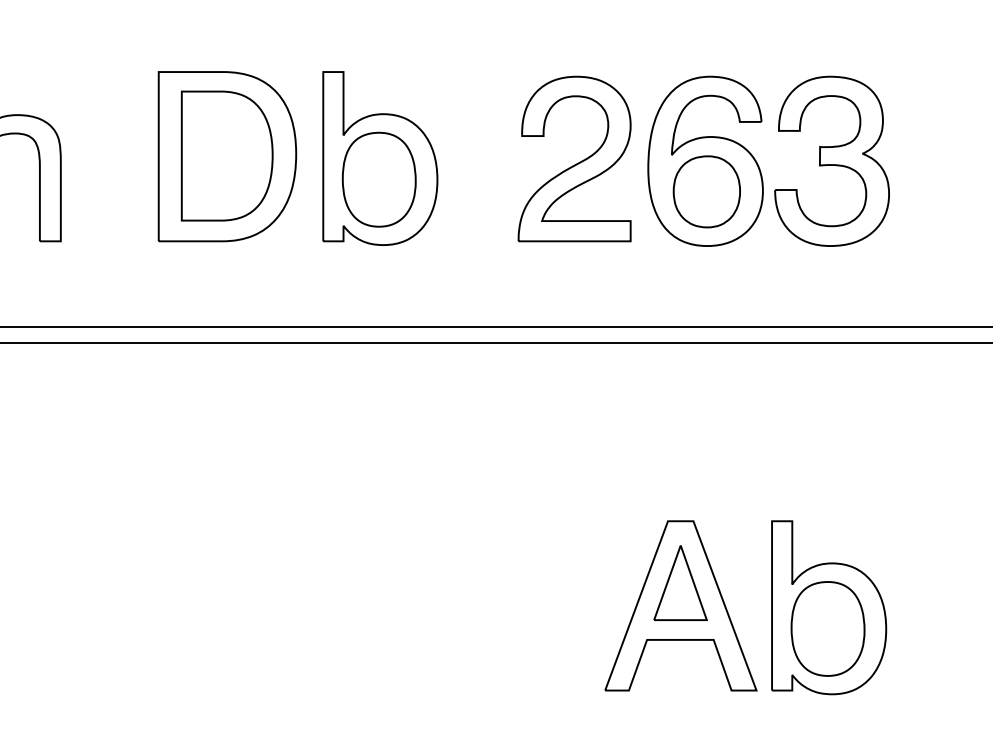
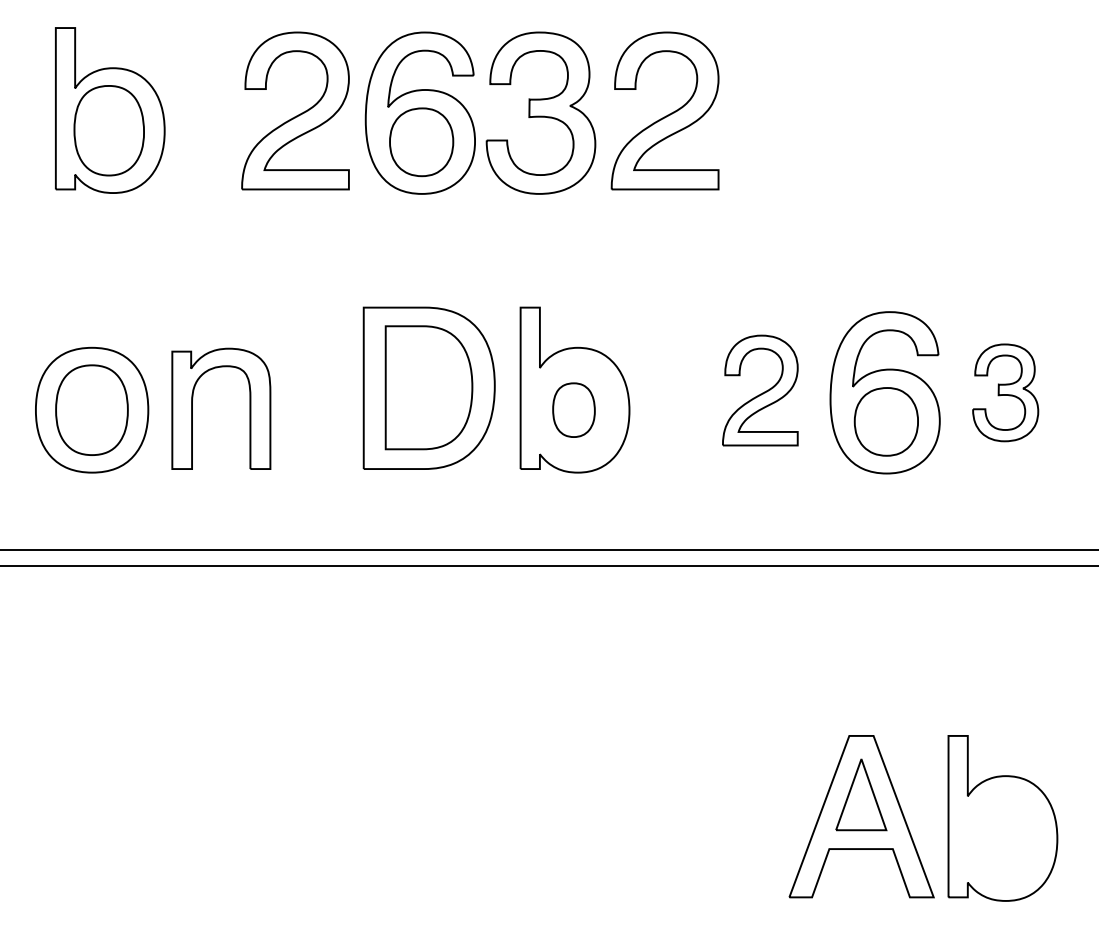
part: (574, 158) -> (760, 390), size x0.7
part: (831, 161) -> (1005, 392), size x0.6
part: (378, 178) -> (573, 409), size x0.6
part: (827, 628) -> (1001, 838), removed

